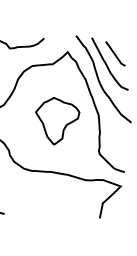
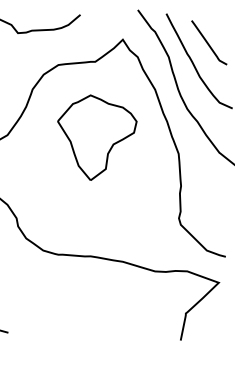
part: (57, 121) -> (96, 138), moved

